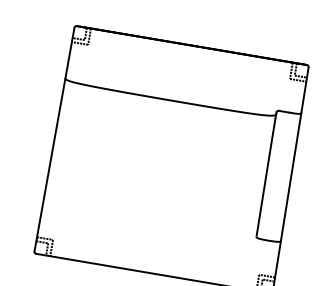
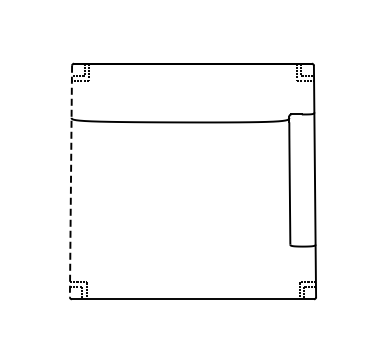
line: (54, 139) -> (70, 181), solid -> dashed

